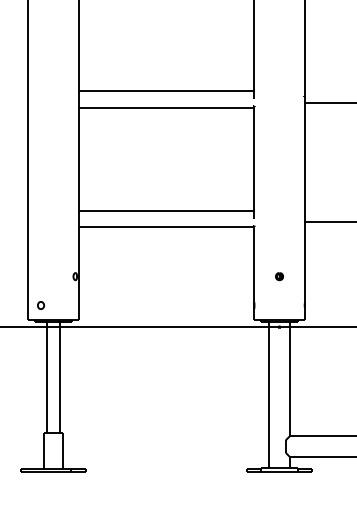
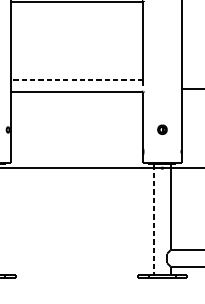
line: (166, 210) -> (77, 79), solid -> dashed
part: (279, 276) -> (162, 129), size x1.6
line: (268, 395) -> (154, 219), solid -> dashed

